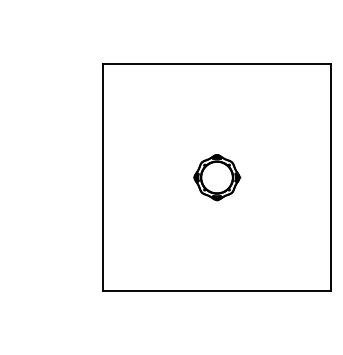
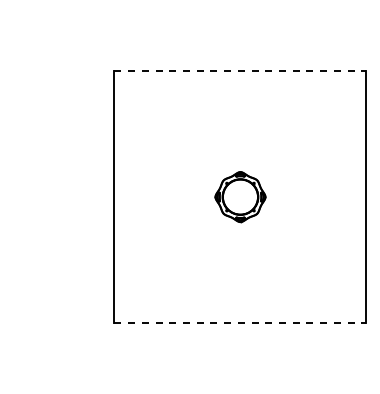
line: (217, 64) -> (240, 71), solid -> dashed
line: (217, 290) -> (240, 322), solid -> dashed

